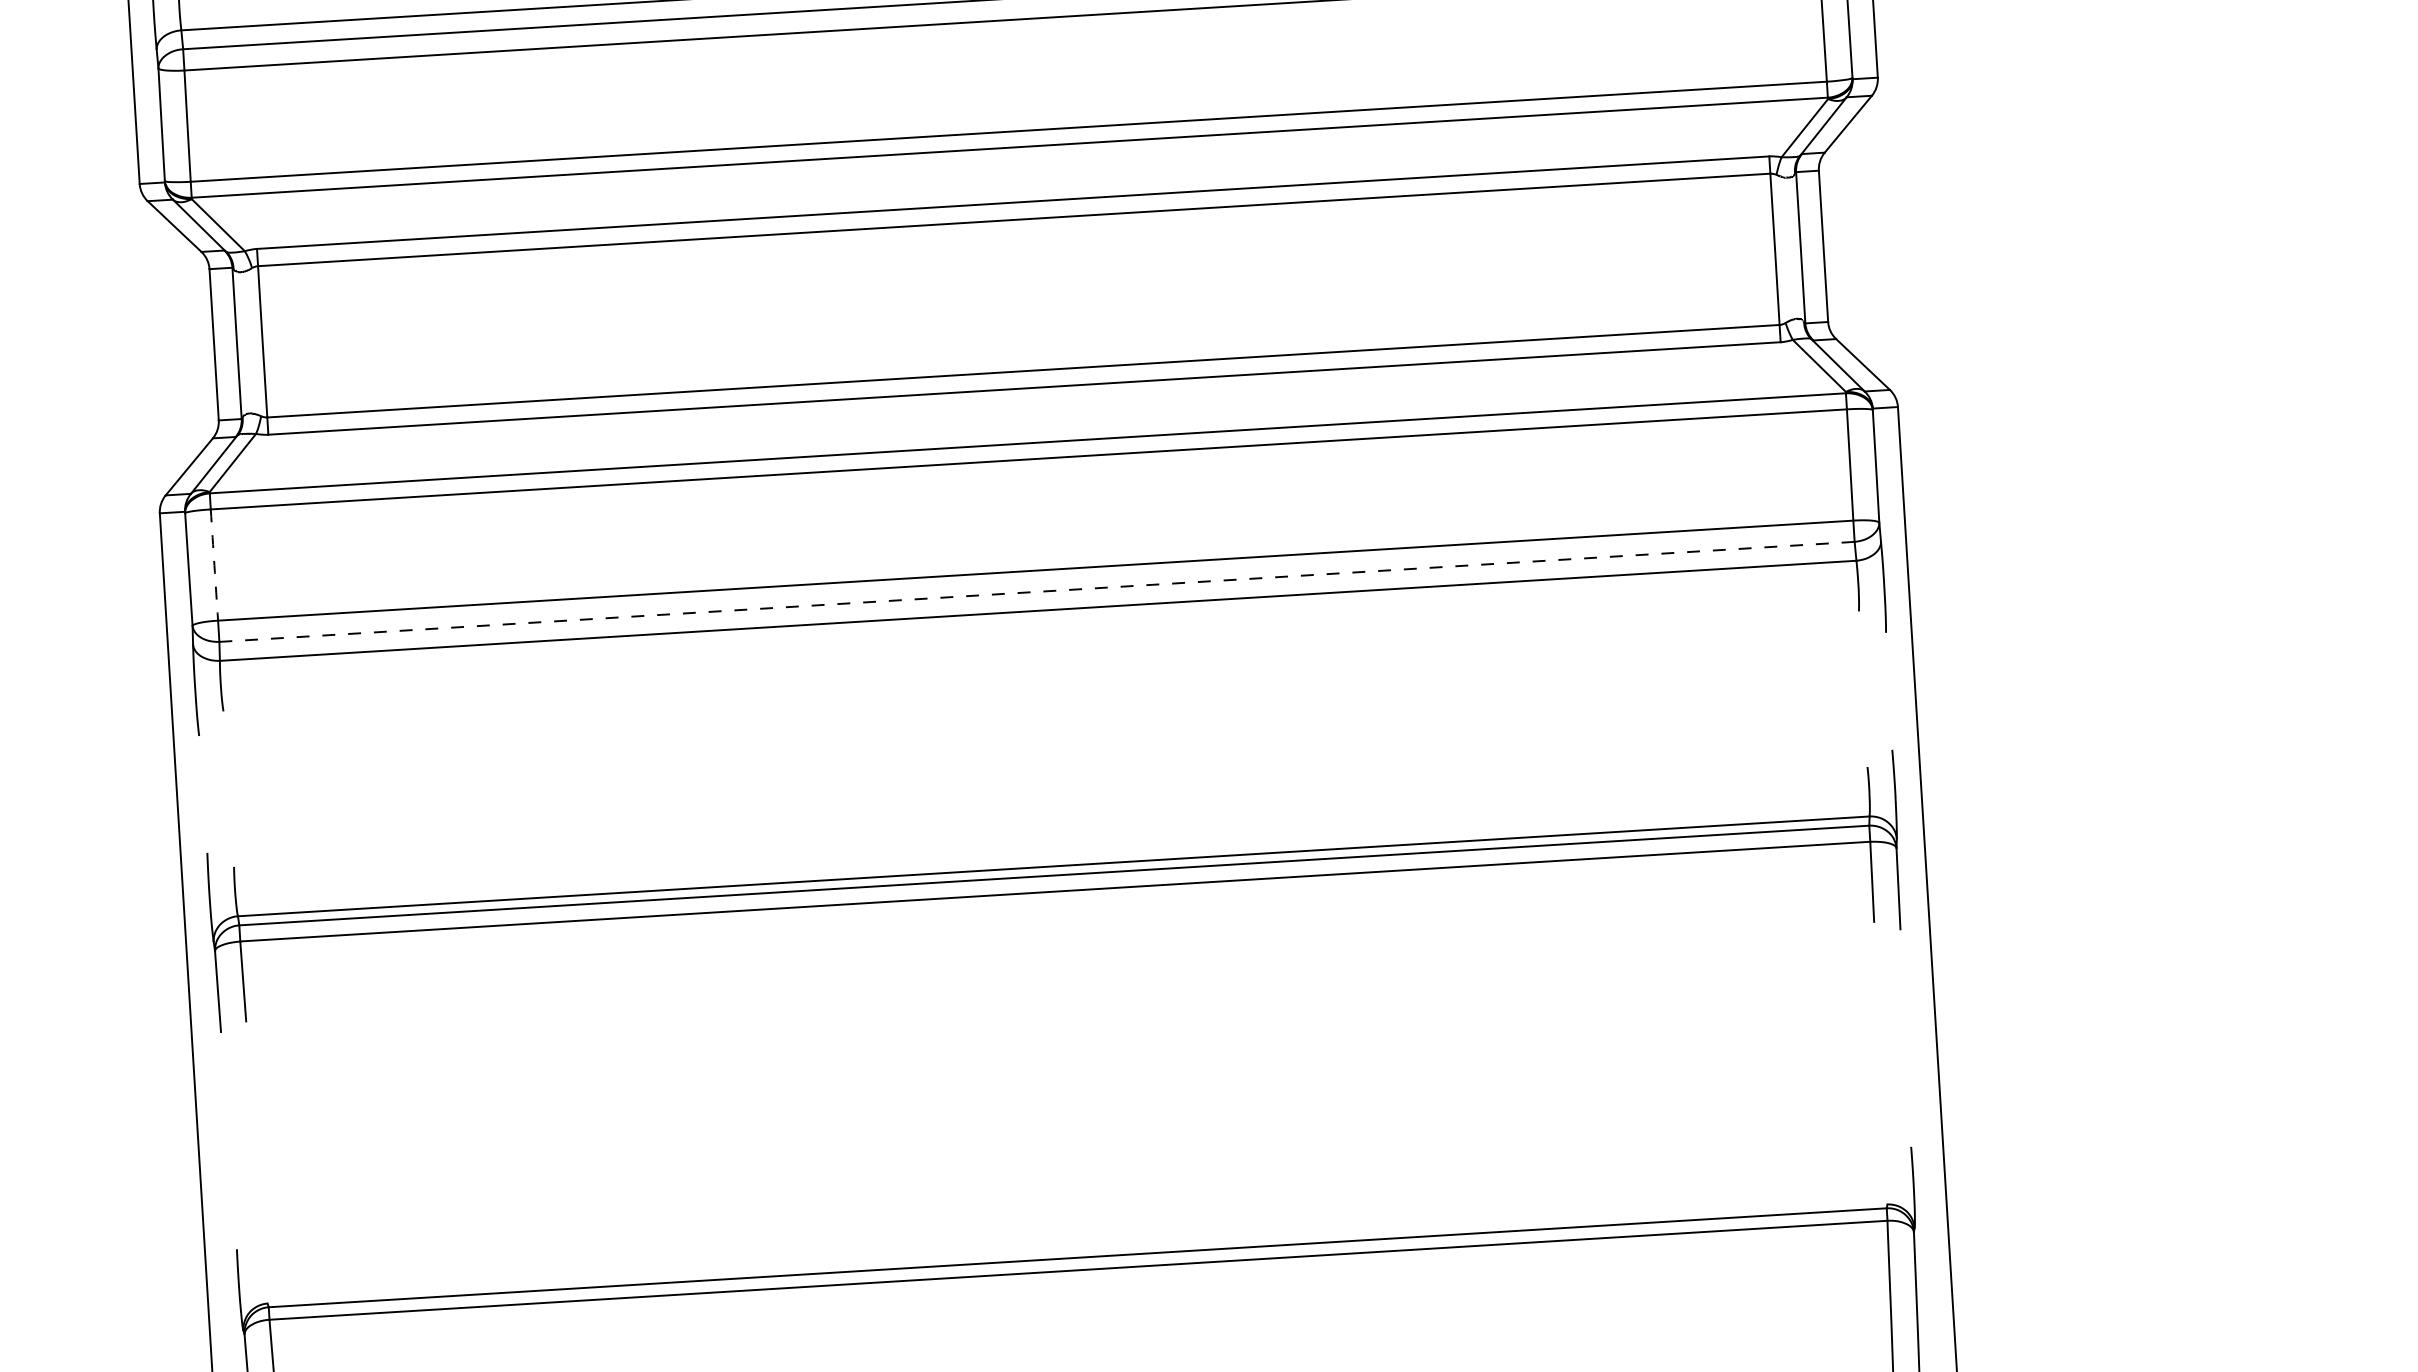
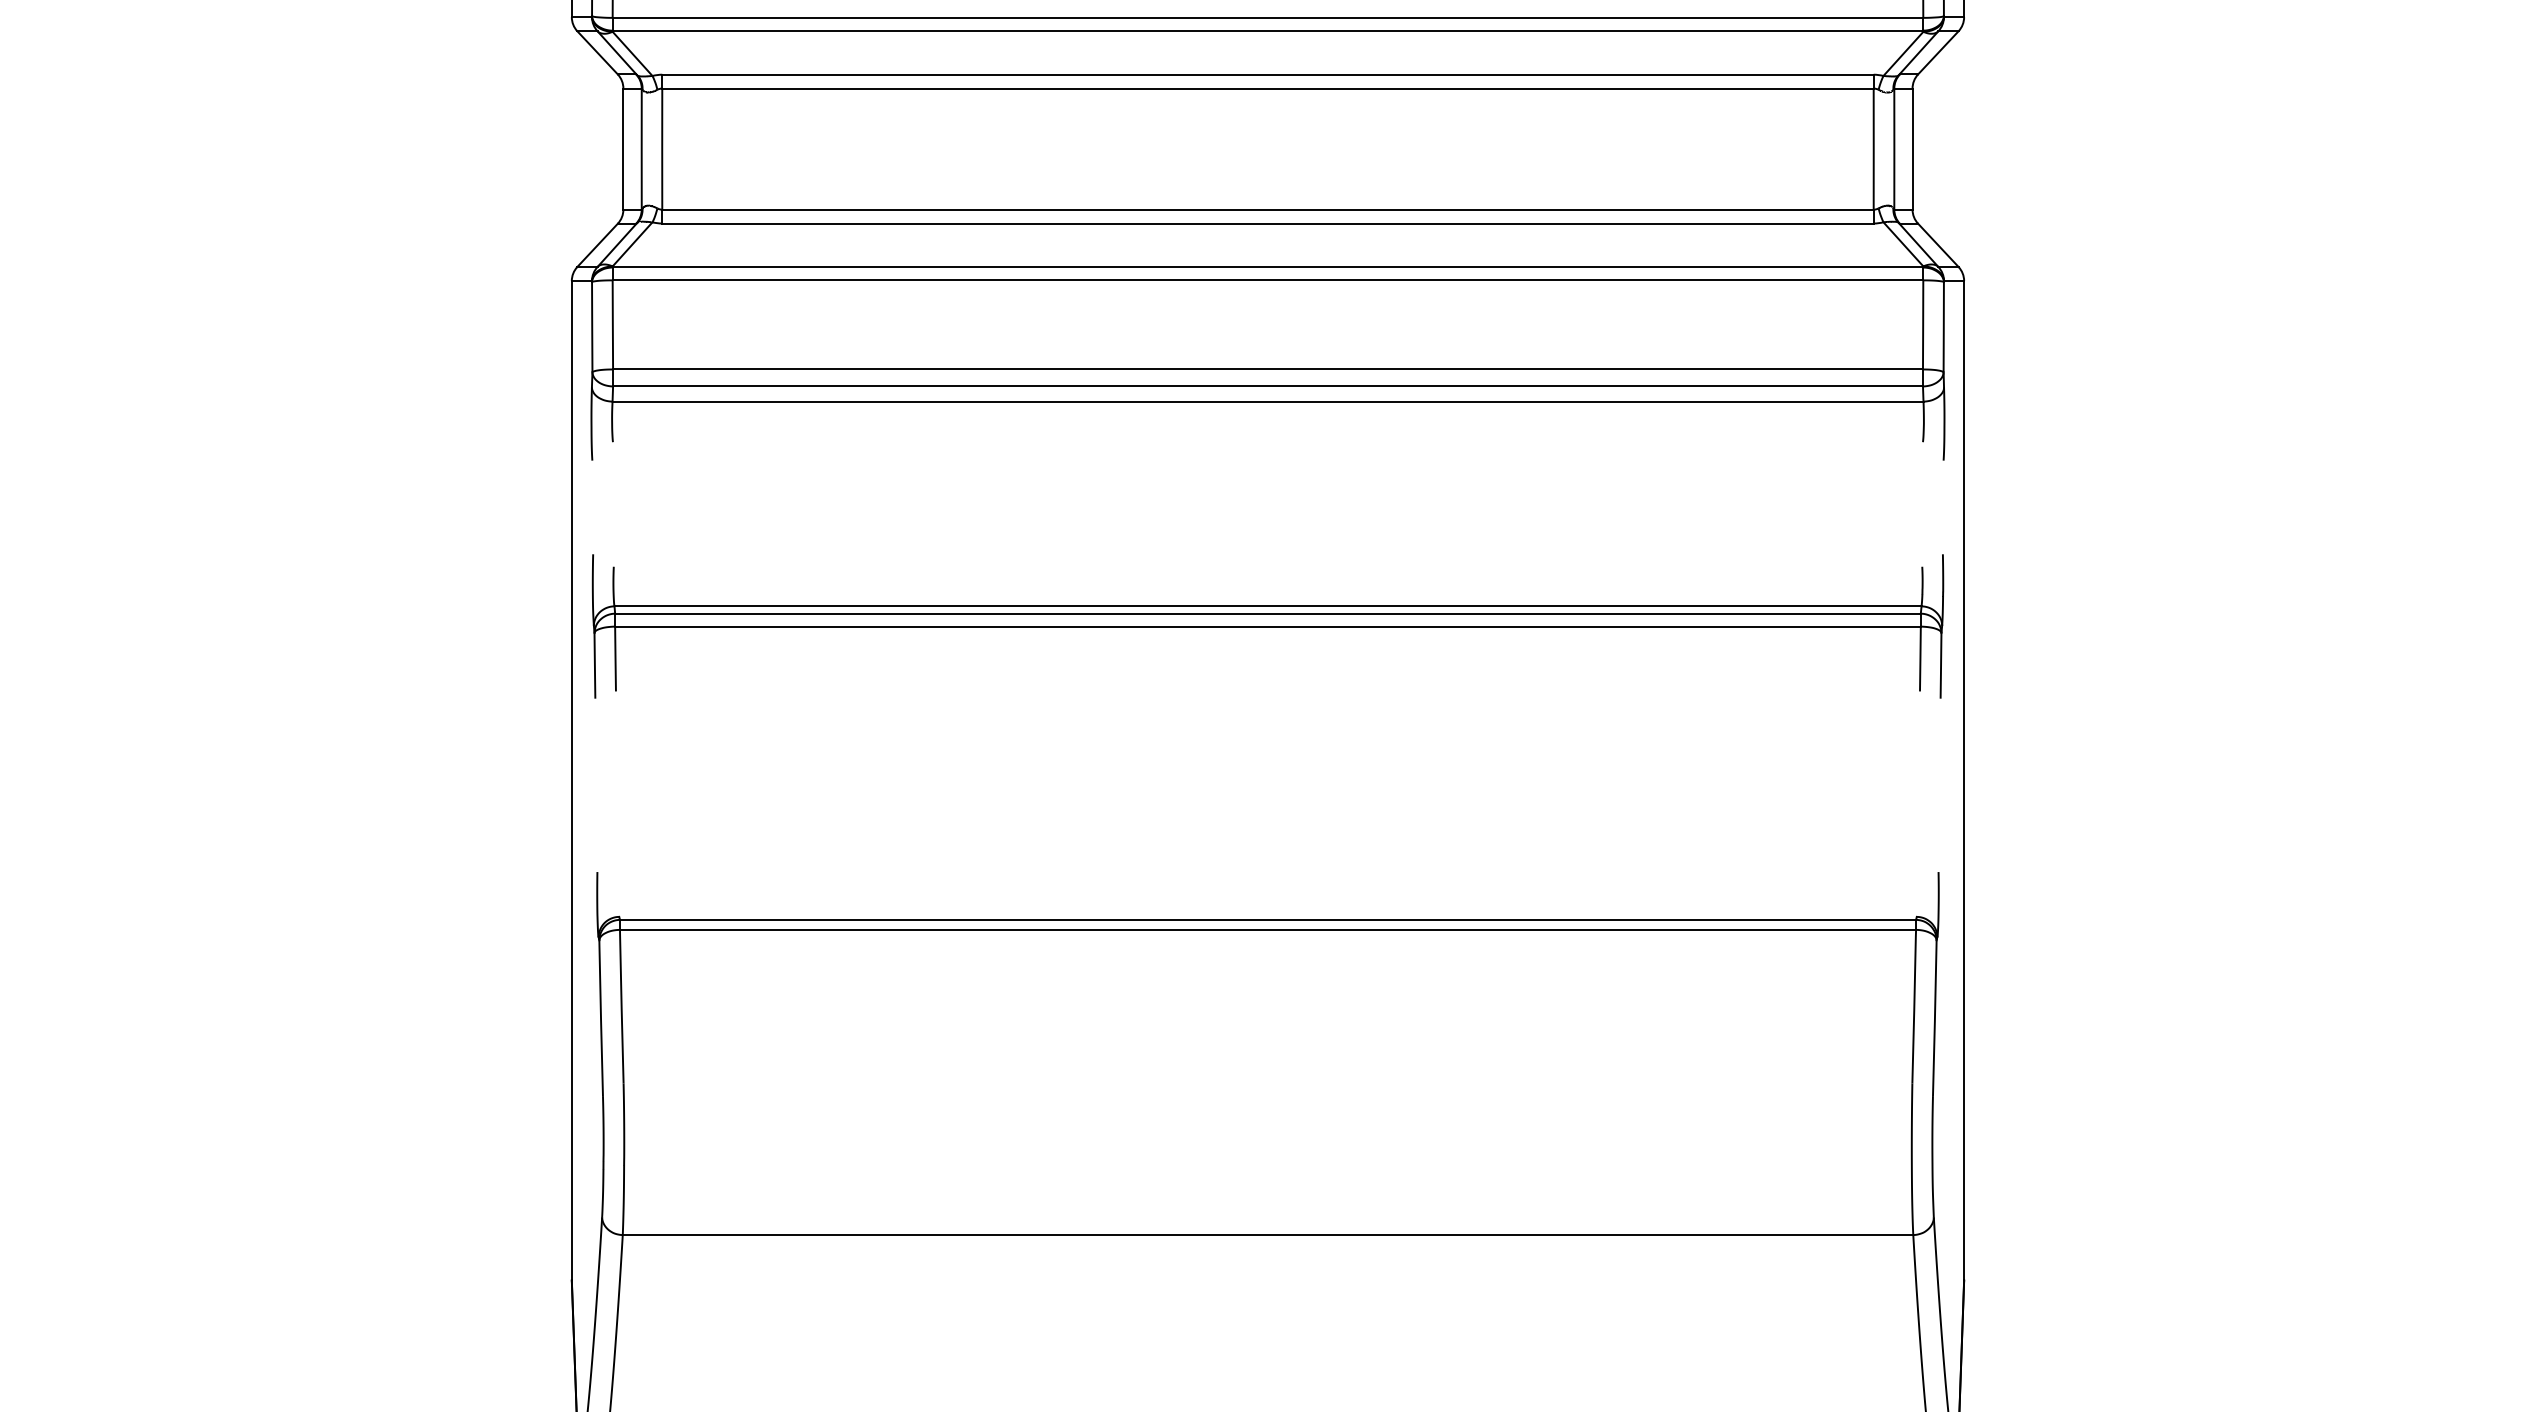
line: (214, 565) -> (612, 325), dashed -> solid
line: (1037, 591) -> (1268, 386), dashed -> solid

